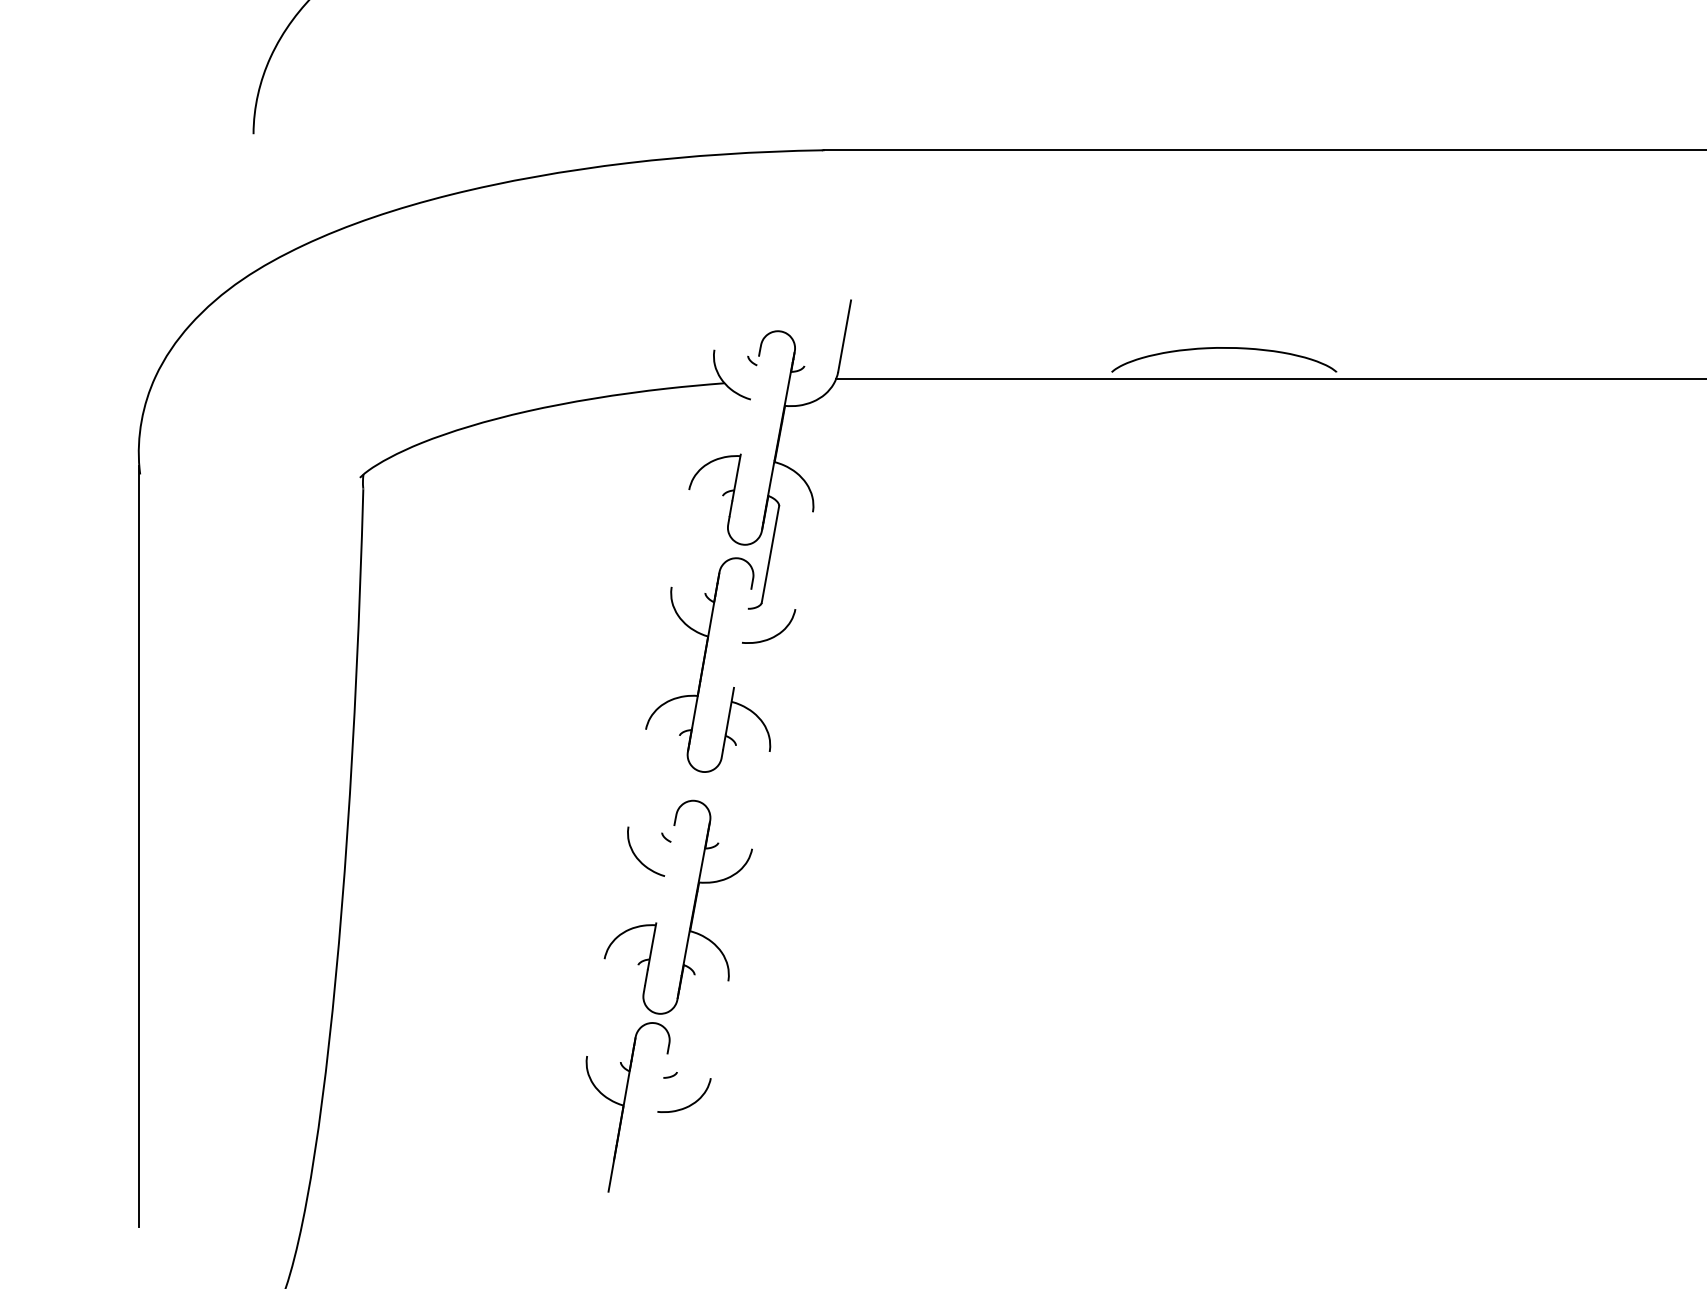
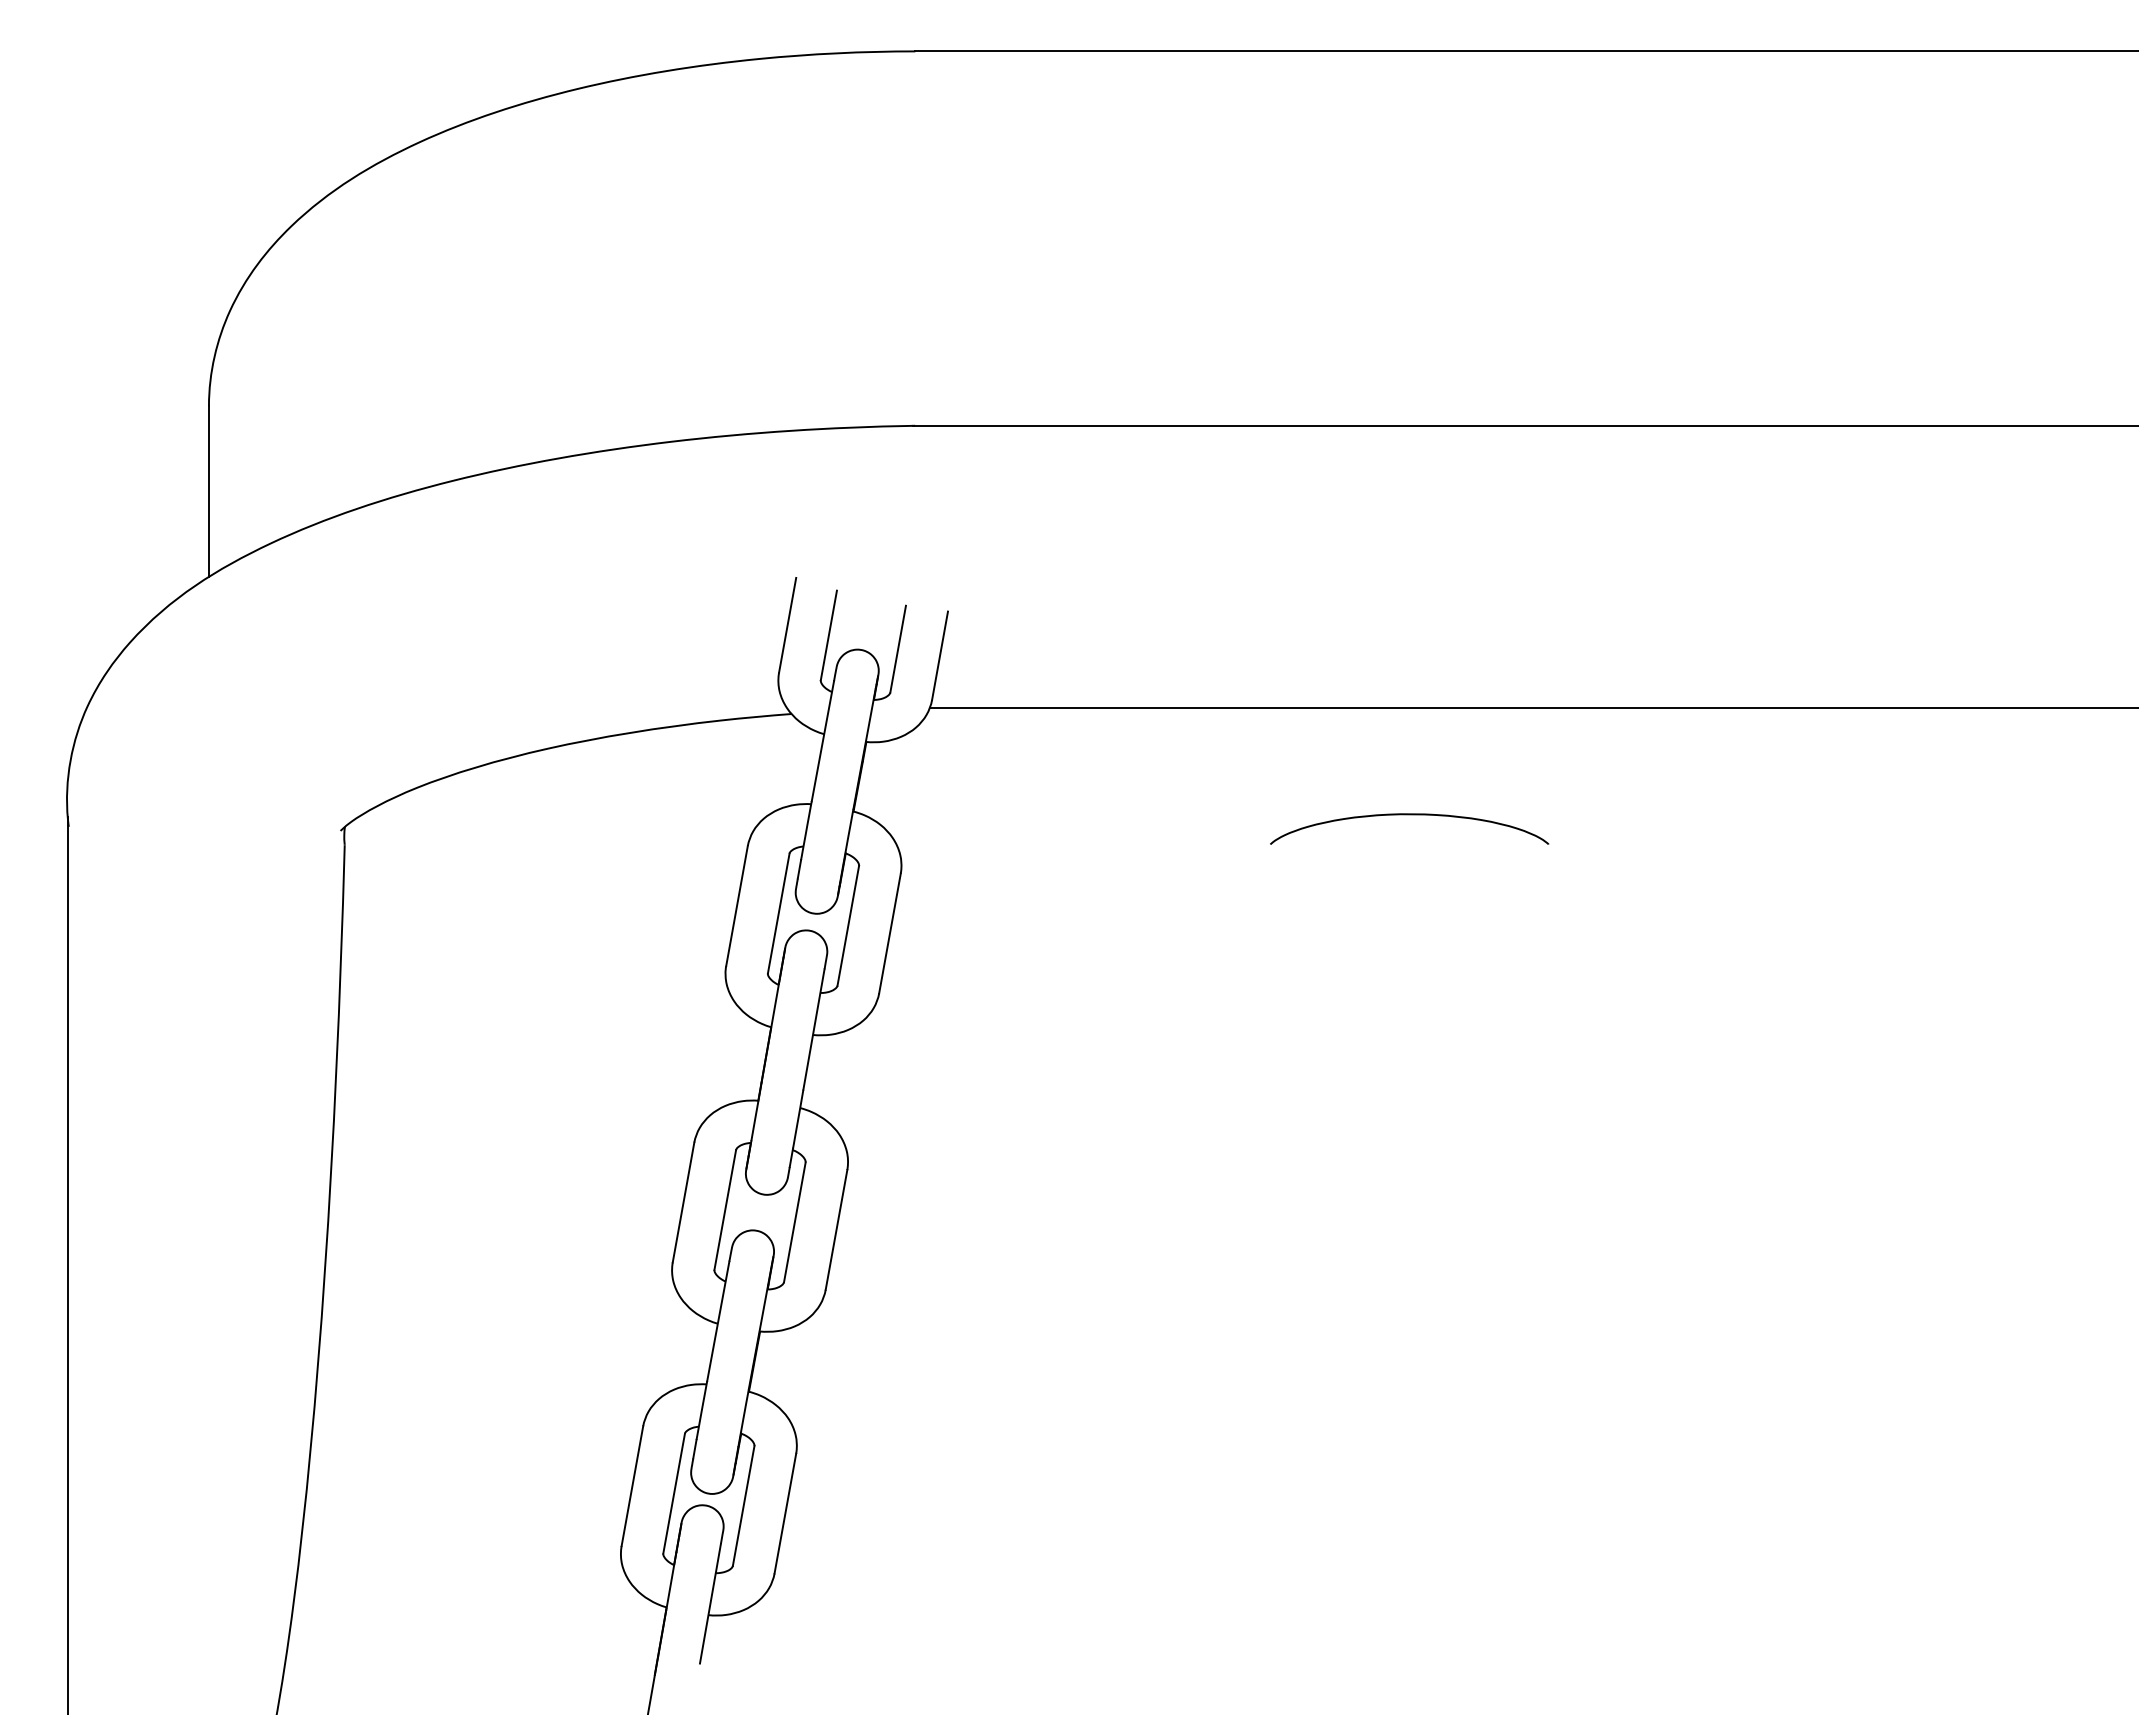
line: (253, 203) -> (208, 491), added
line: (721, 310) -> (787, 624), added
line: (754, 319) -> (828, 635), added
line: (810, 330) -> (897, 648), added
curve: (1224, 348) -> (1409, 815), moved
line: (749, 405) -> (822, 741), added
line: (680, 538) -> (736, 905), added
line: (714, 544) -> (778, 913), added
line: (803, 560) -> (889, 933), added
line: (742, 638) -> (813, 1029), added
line: (637, 778) -> (683, 1202), added
line: (671, 783) -> (725, 1209), added
line: (726, 794) -> (794, 1222), added
line: (760, 800) -> (836, 1229), added
line: (665, 873) -> (718, 1320), added
line: (595, 1007) -> (632, 1486), added
line: (629, 1013) -> (673, 1493), added
line: (685, 1023) -> (743, 1505), added
line: (719, 1029) -> (785, 1513), added
line: (658, 1102) -> (709, 1603), added

